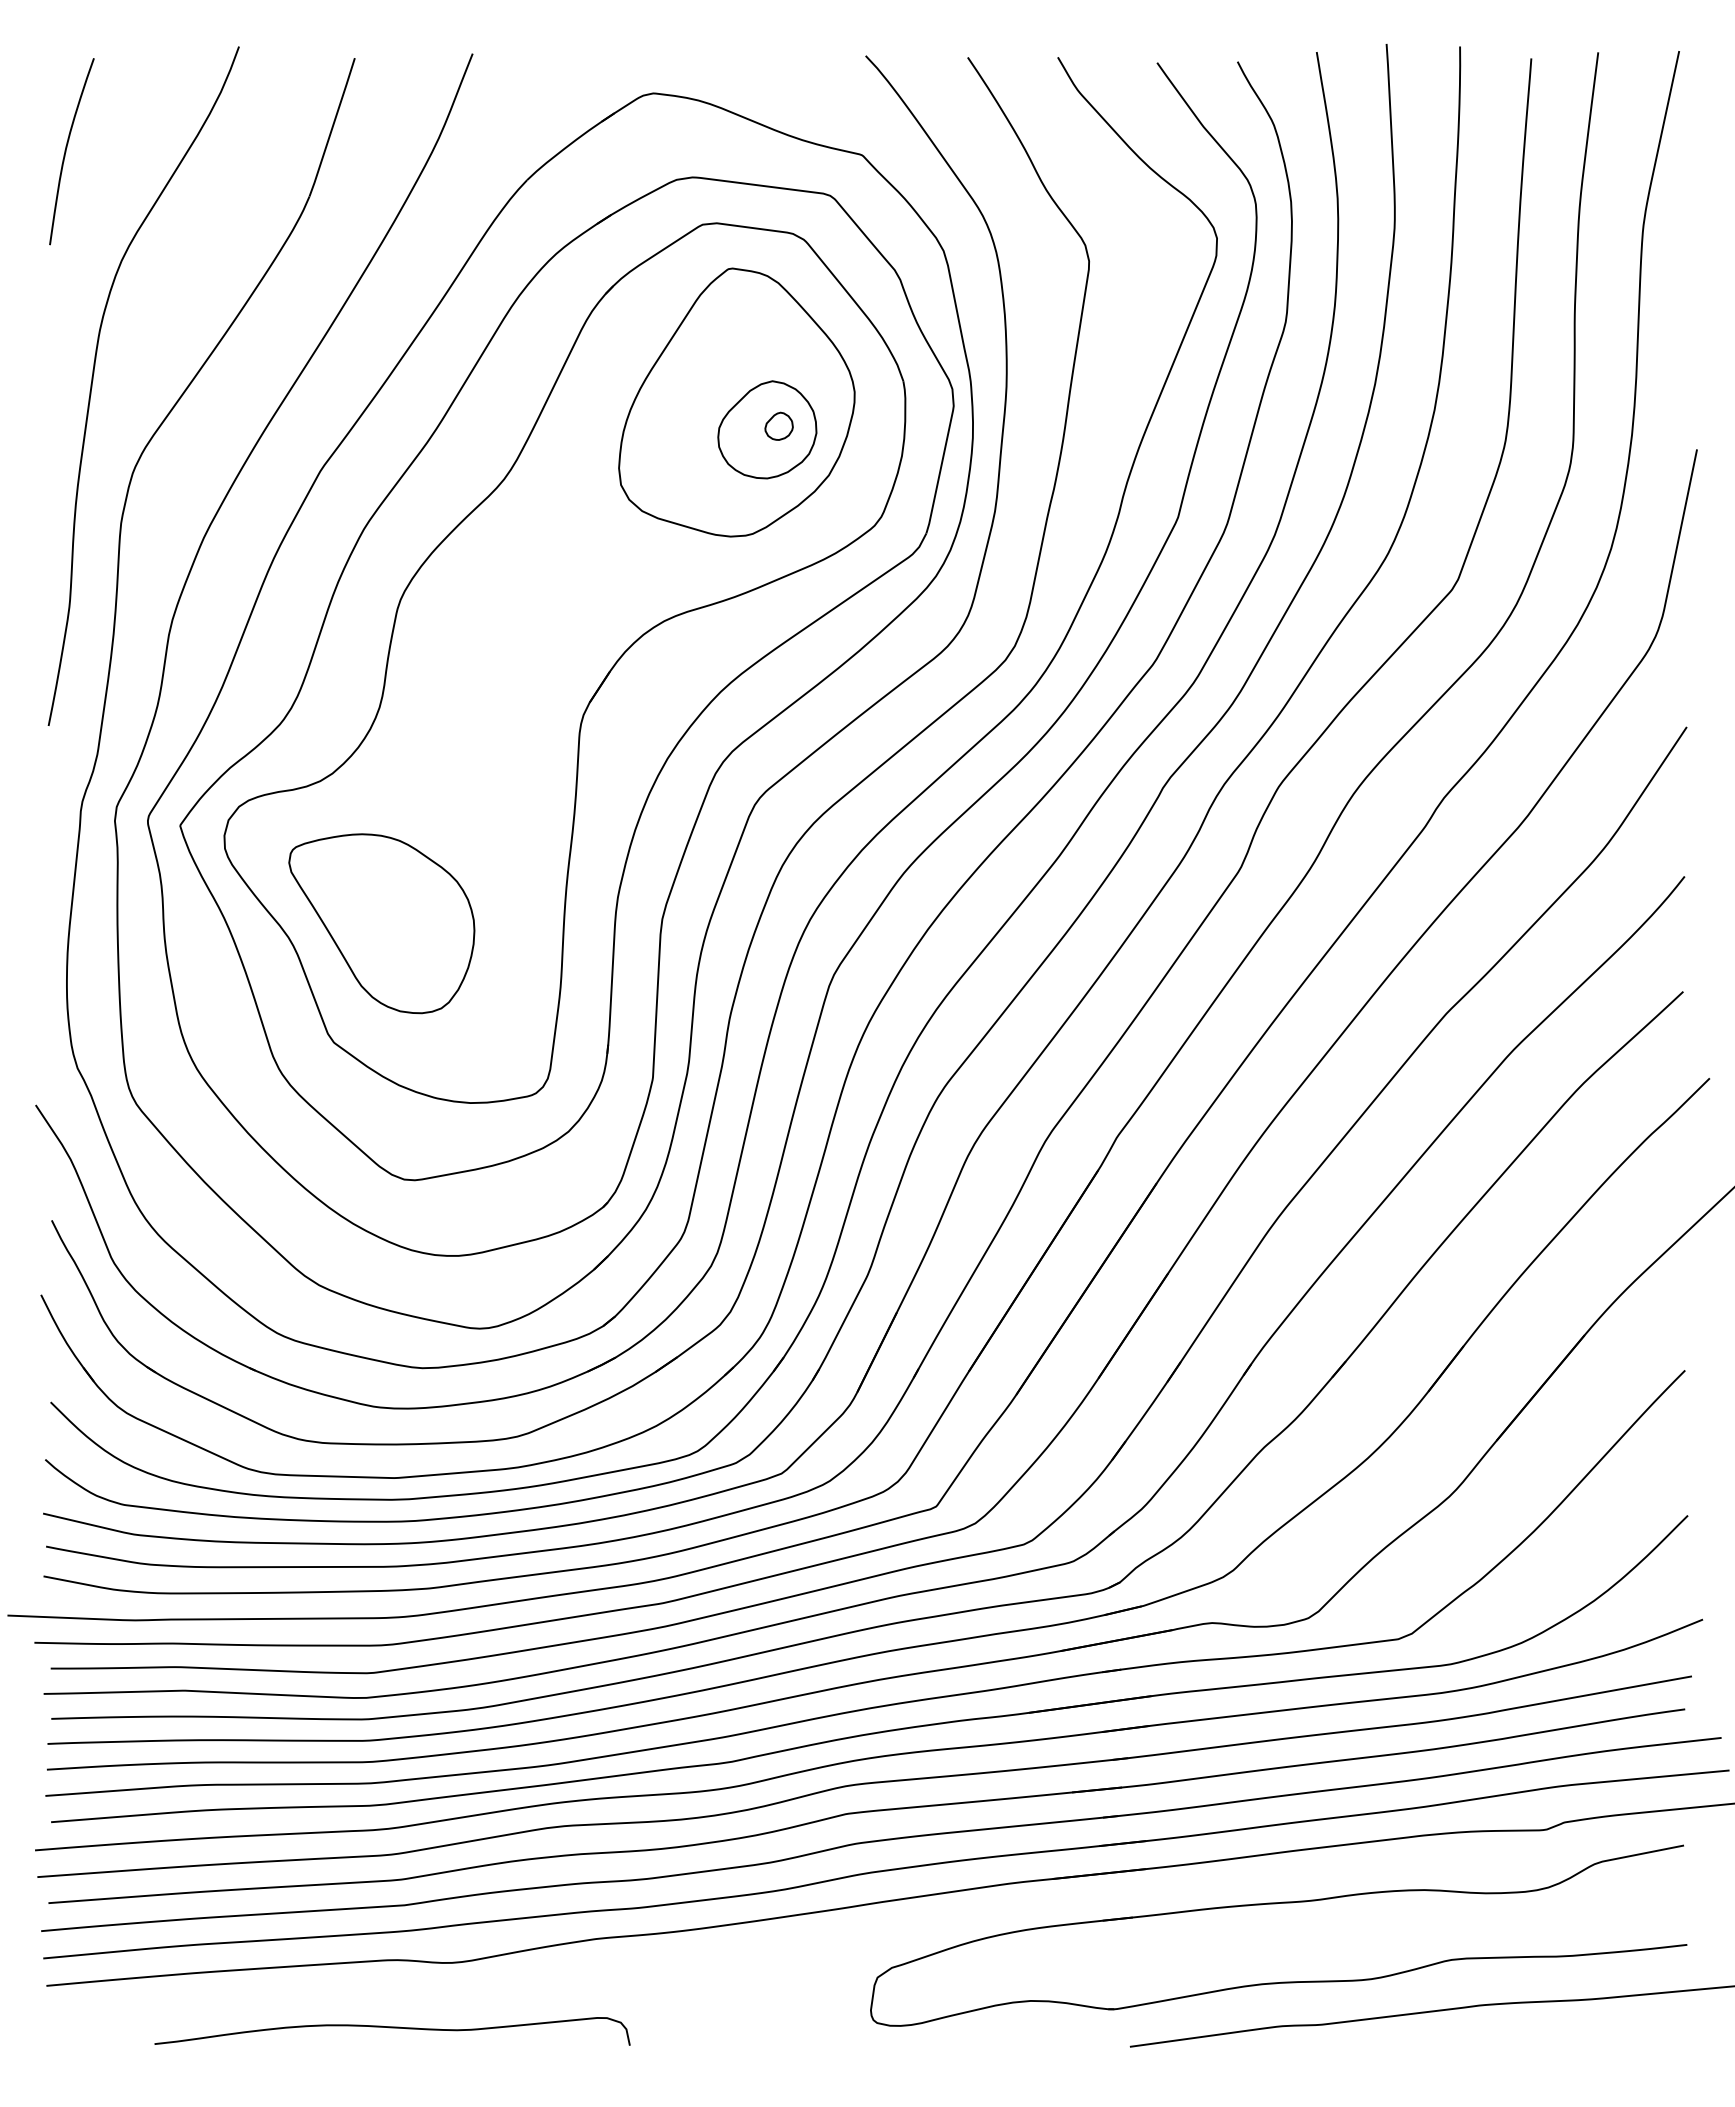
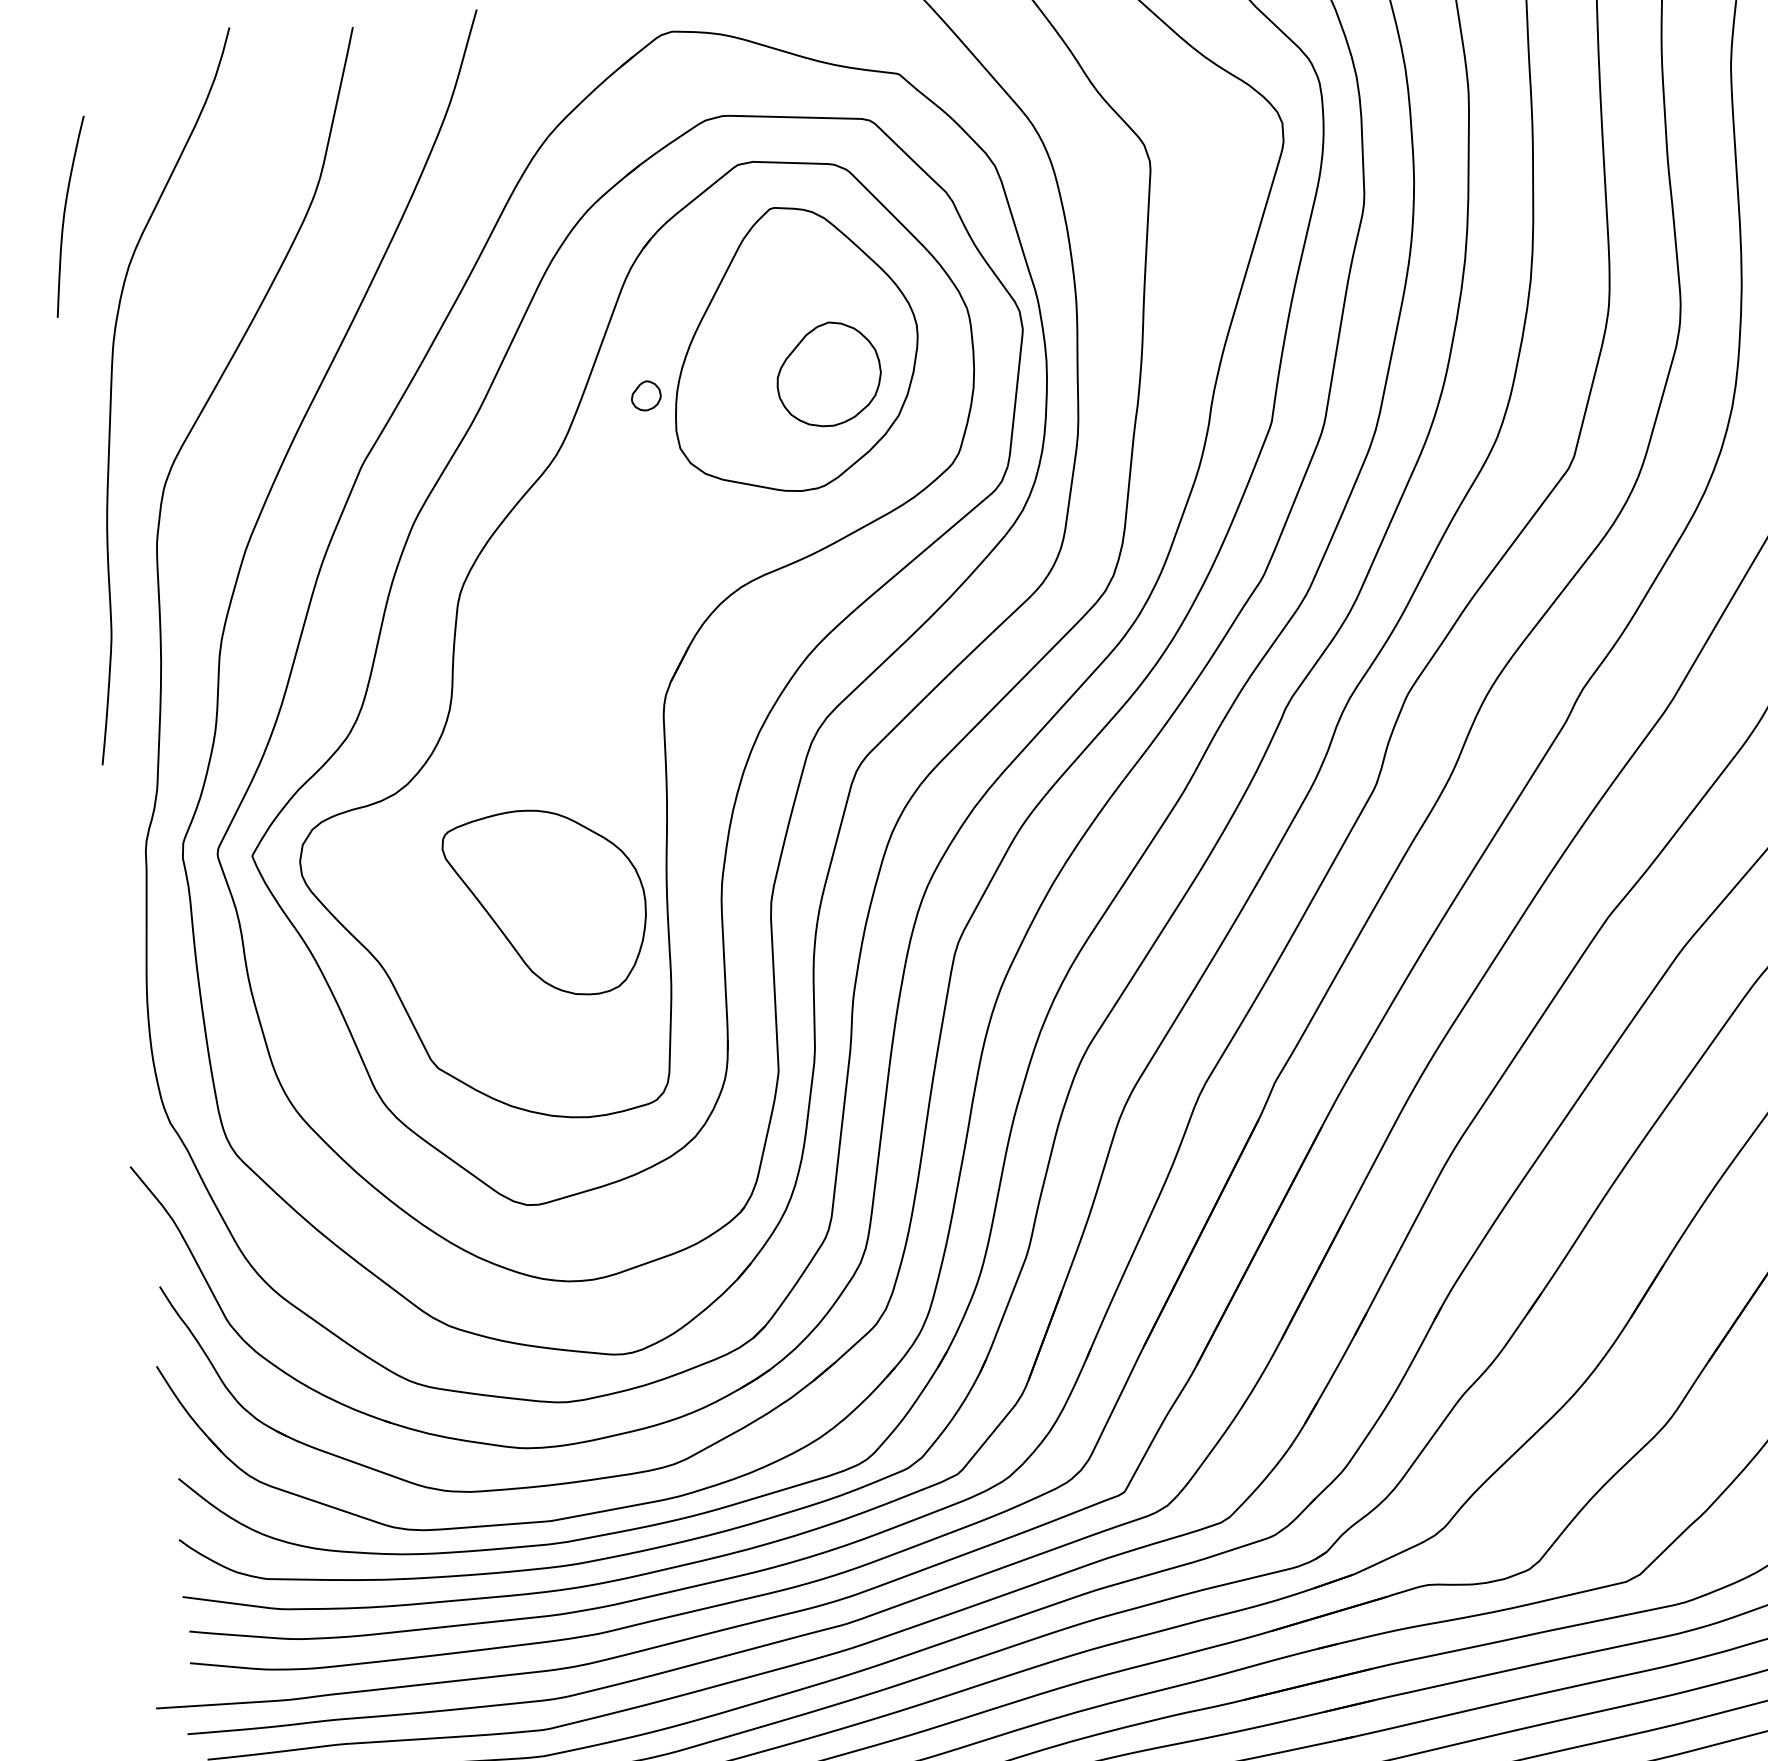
curve: (66, 151) -> (64, 217), moved
part: (778, 425) -> (645, 395), moved
part: (381, 923) -> (546, 903), moved

